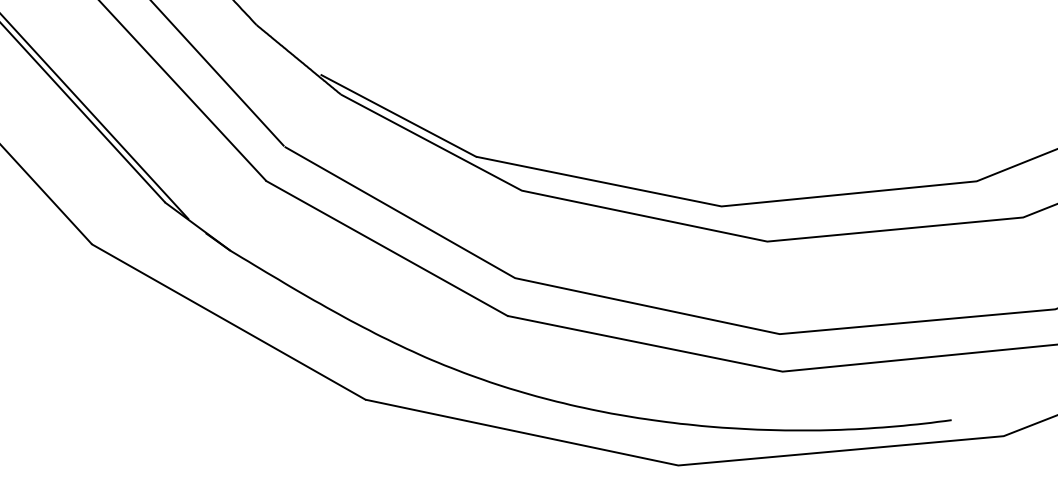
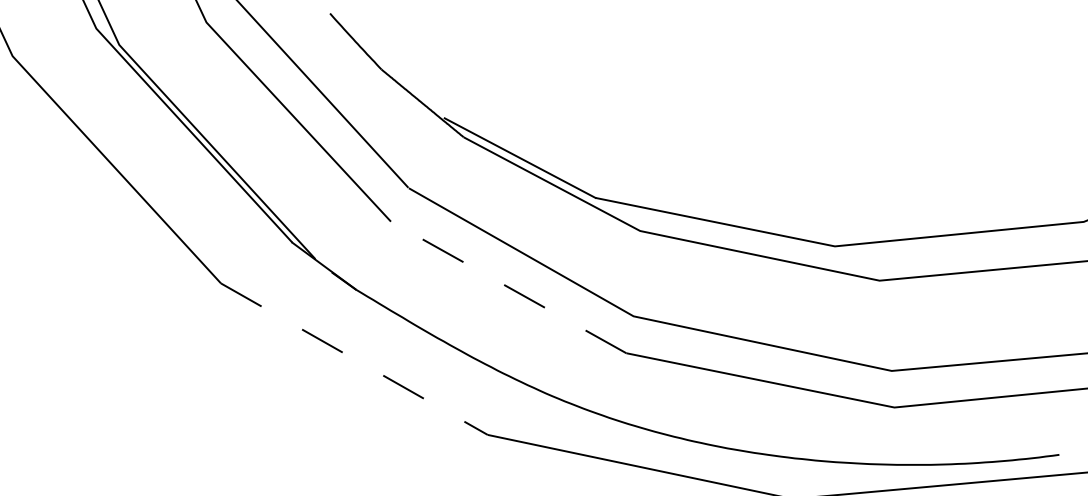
line: (386, 248) -> (508, 287), solid -> dashed
line: (228, 322) -> (354, 359), solid -> dashed

